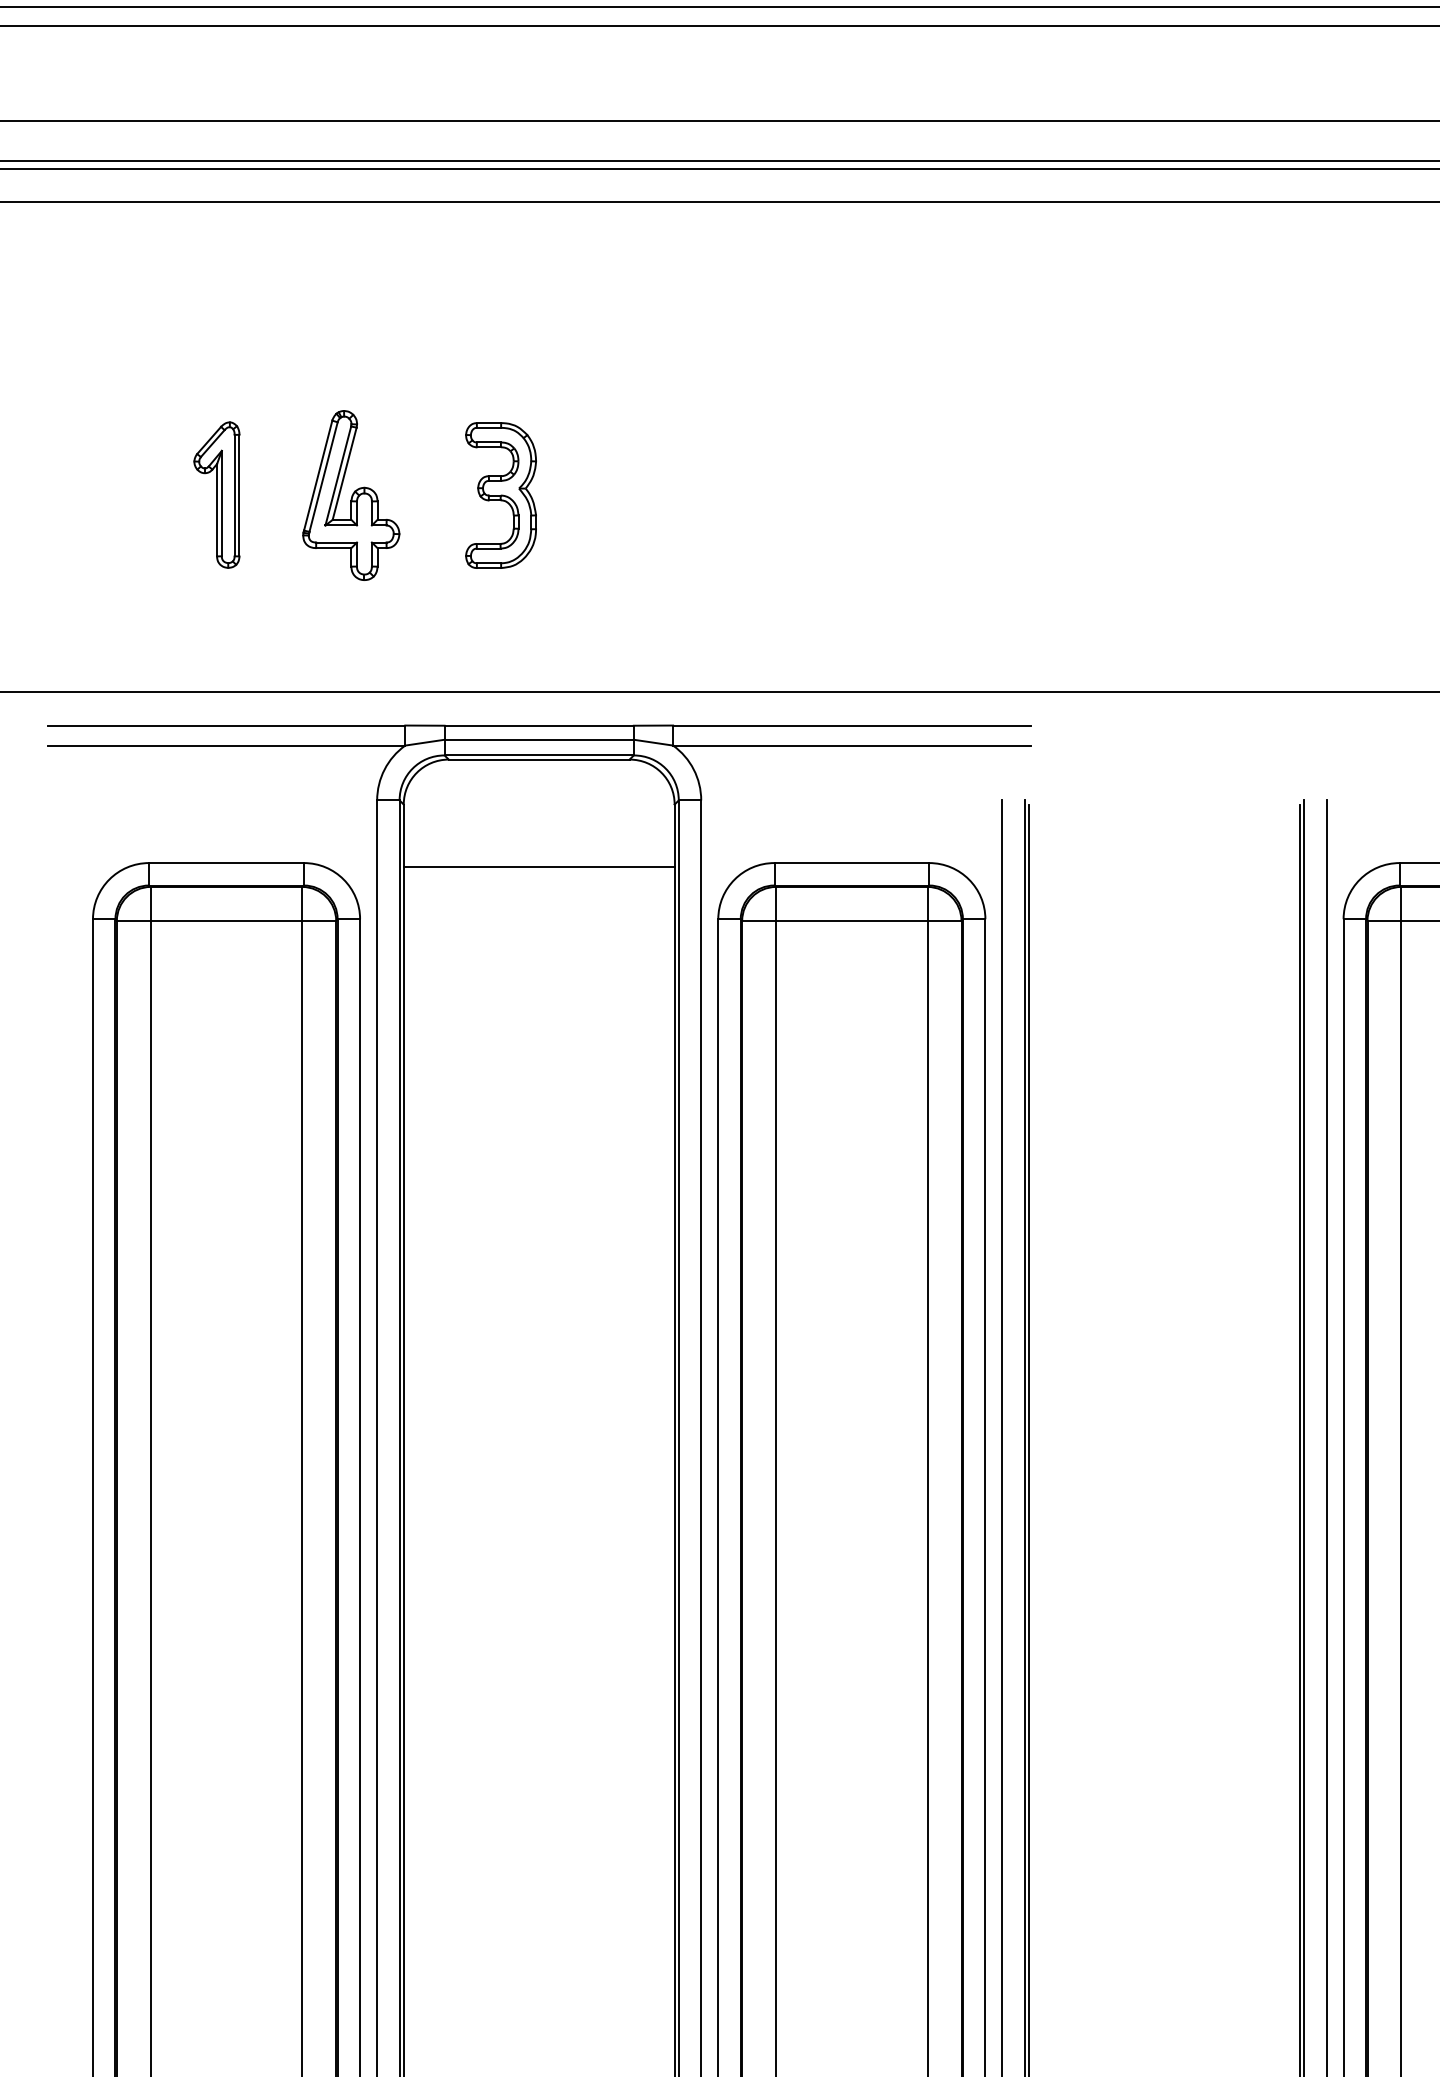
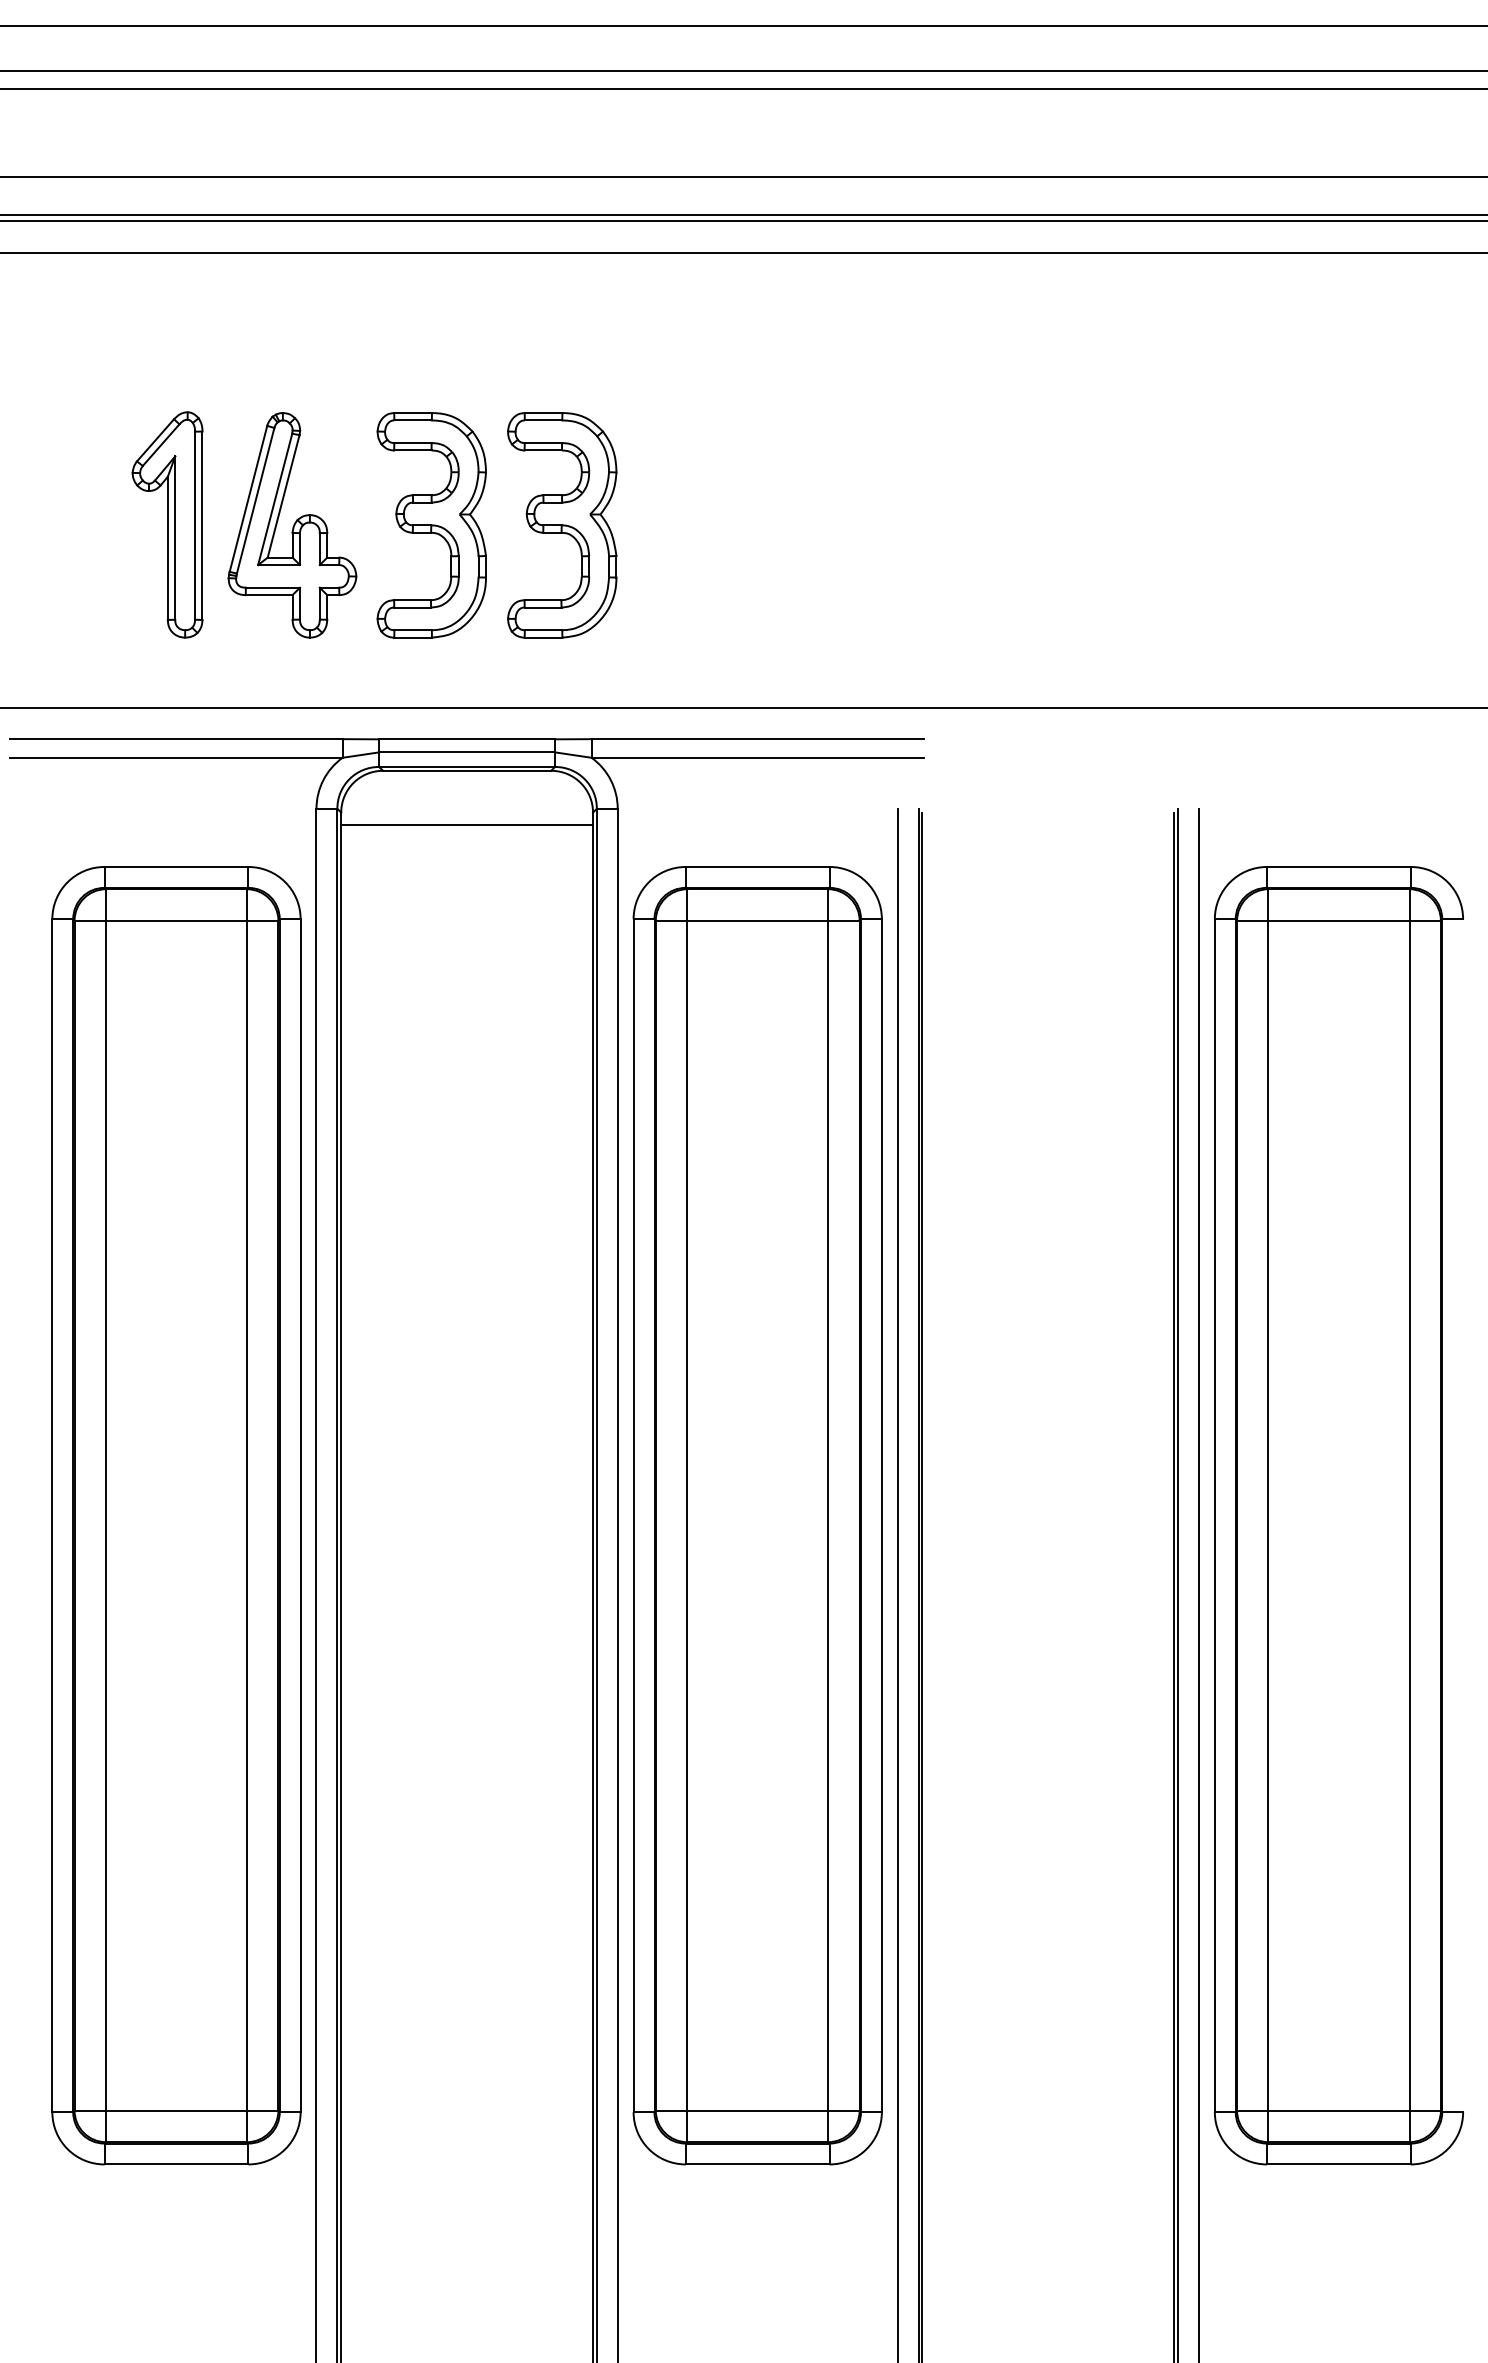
part: (216, 494) -> (167, 524), size x1.67
part: (351, 495) -> (292, 525), size x1.43
part: (500, 495) -> (431, 525), size x1.67
part: (641, 495) -> (562, 525), added
line: (539, 867) -> (467, 825), moved

